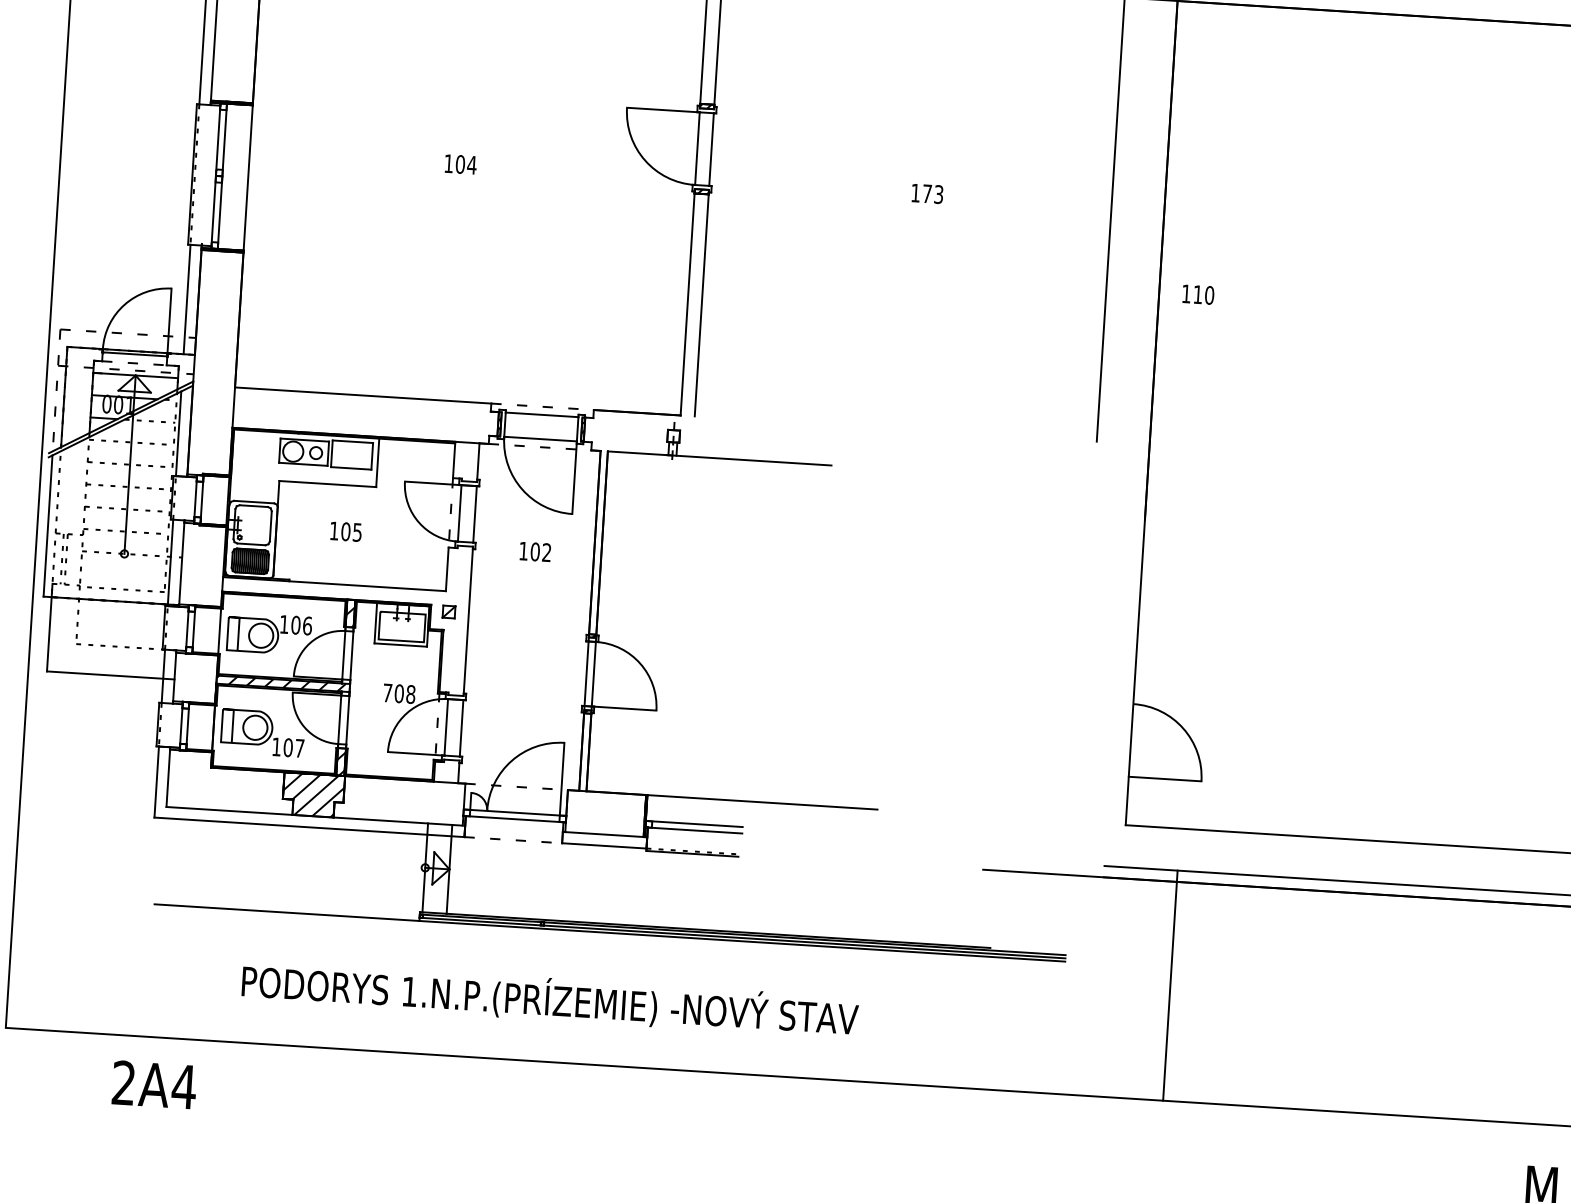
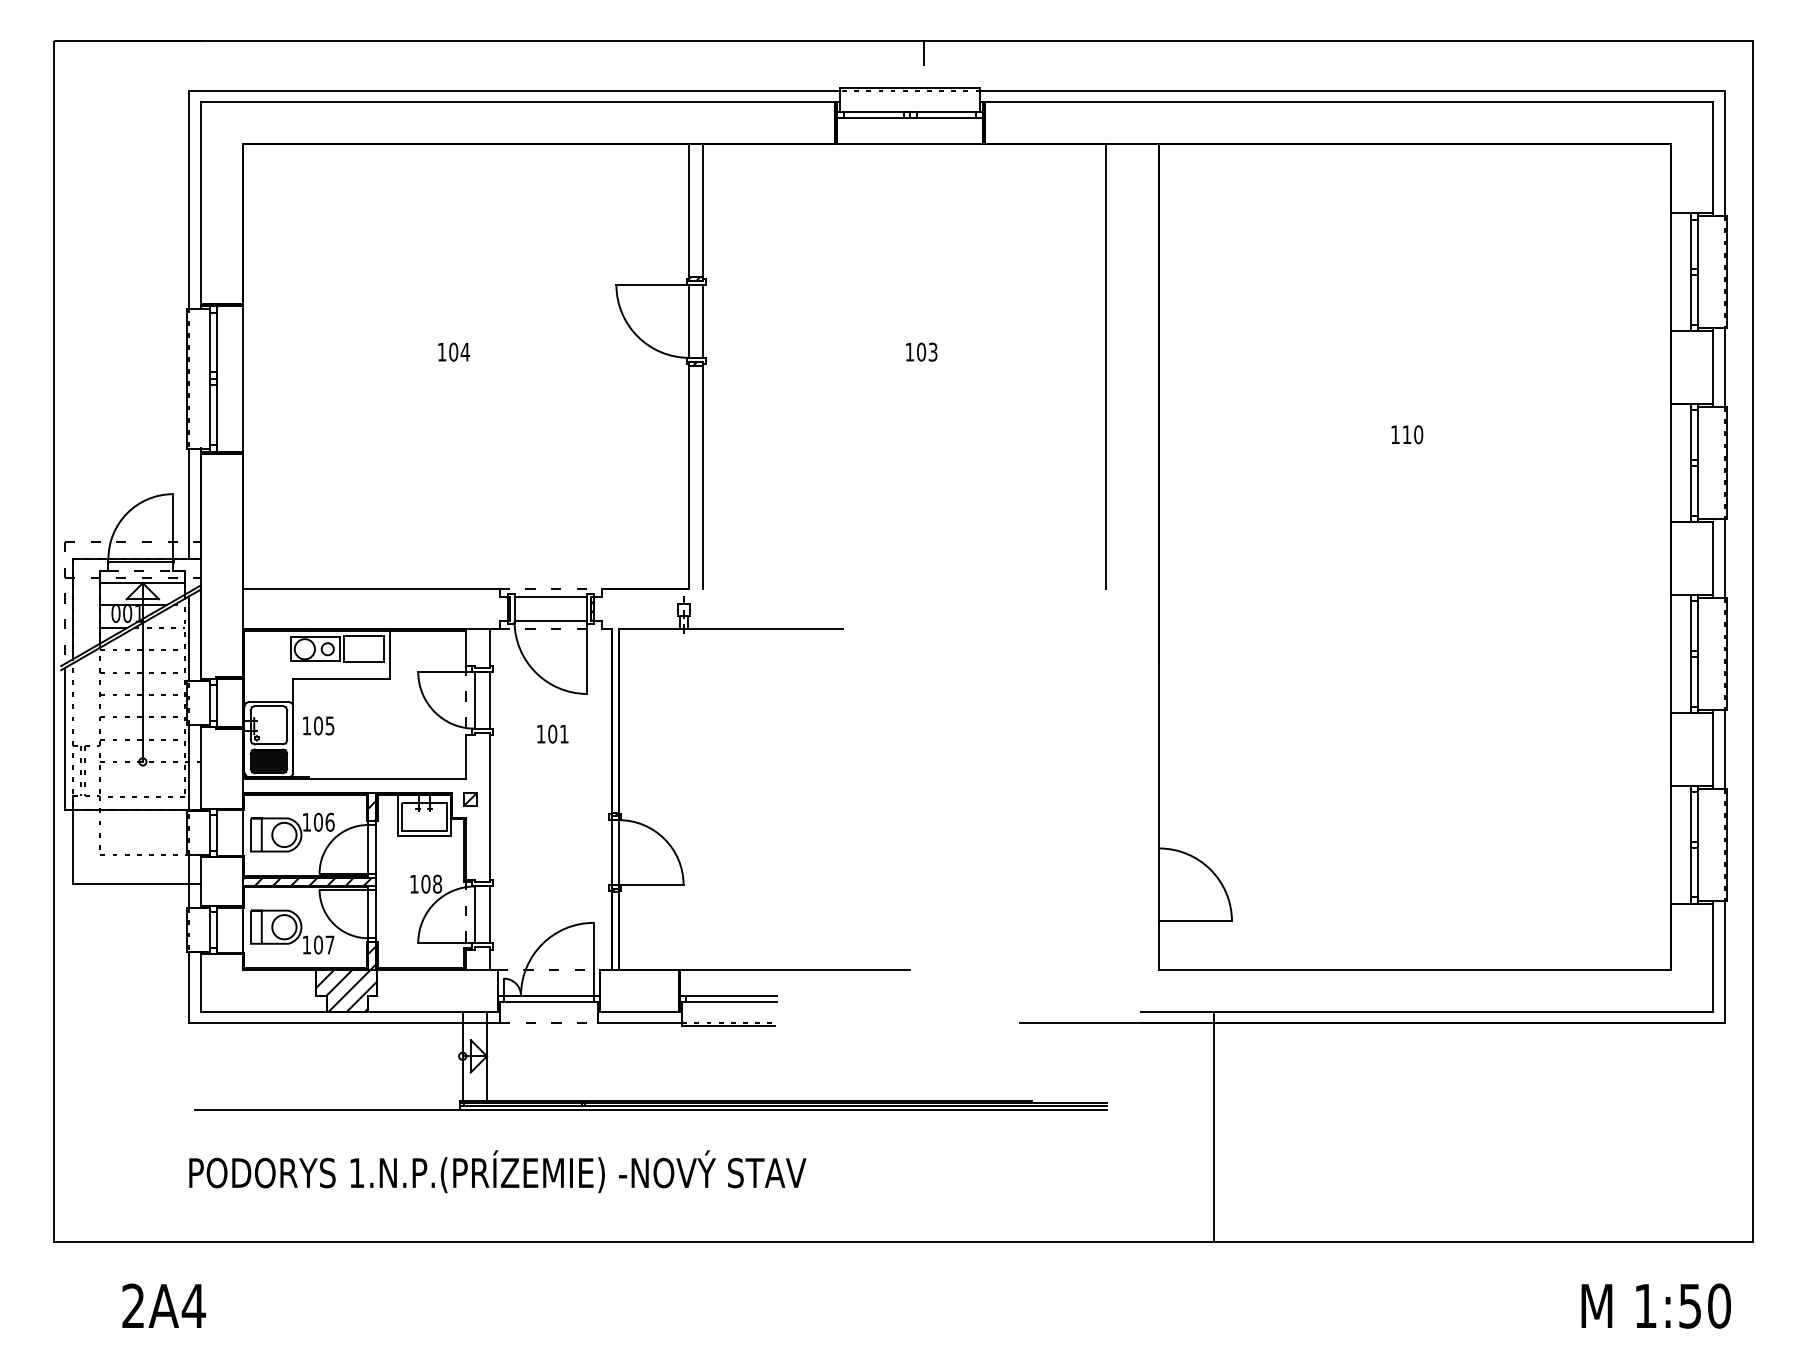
text: (927, 193) -> (921, 351), 173 -> 103
text: (1198, 294) -> (1407, 434), moved
text: (345, 531) -> (318, 725), moved
text: (547, 552) -> (564, 733), 102 -> 101
text: (387, 693) -> (414, 884), 708 -> 108
text: (550, 999) -> (497, 1171), moved
text: (153, 1084) -> (163, 1305), moved

